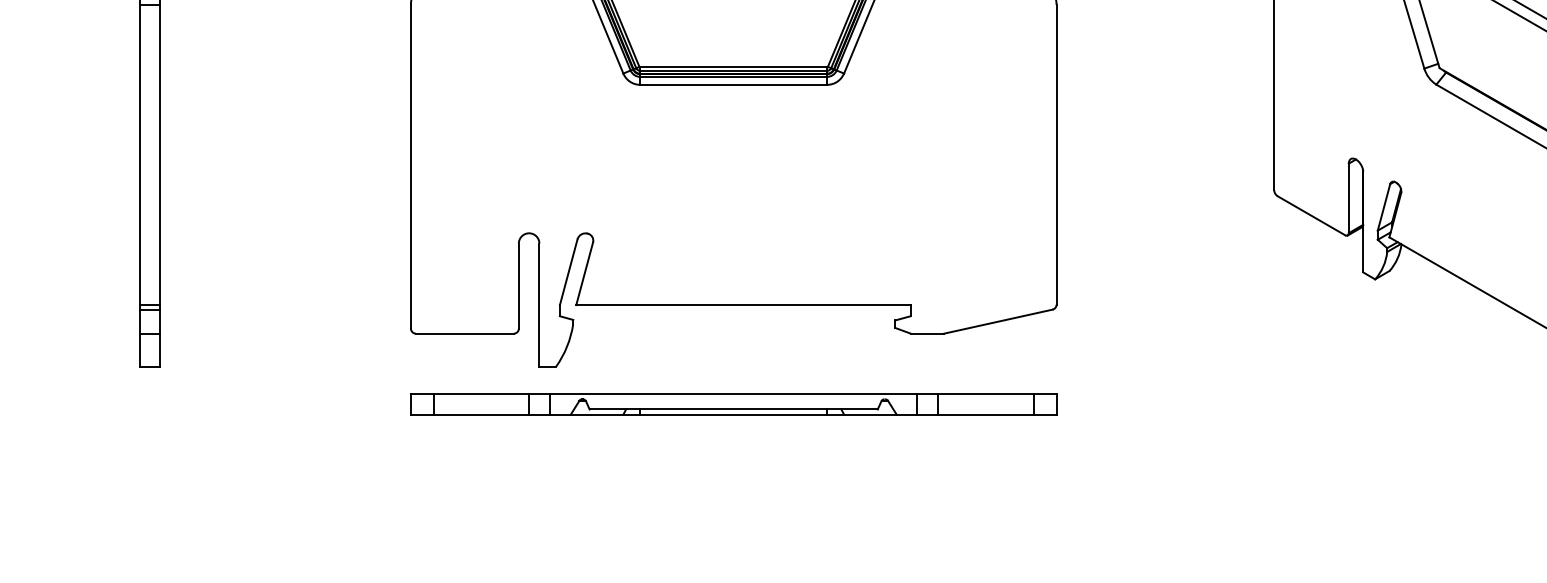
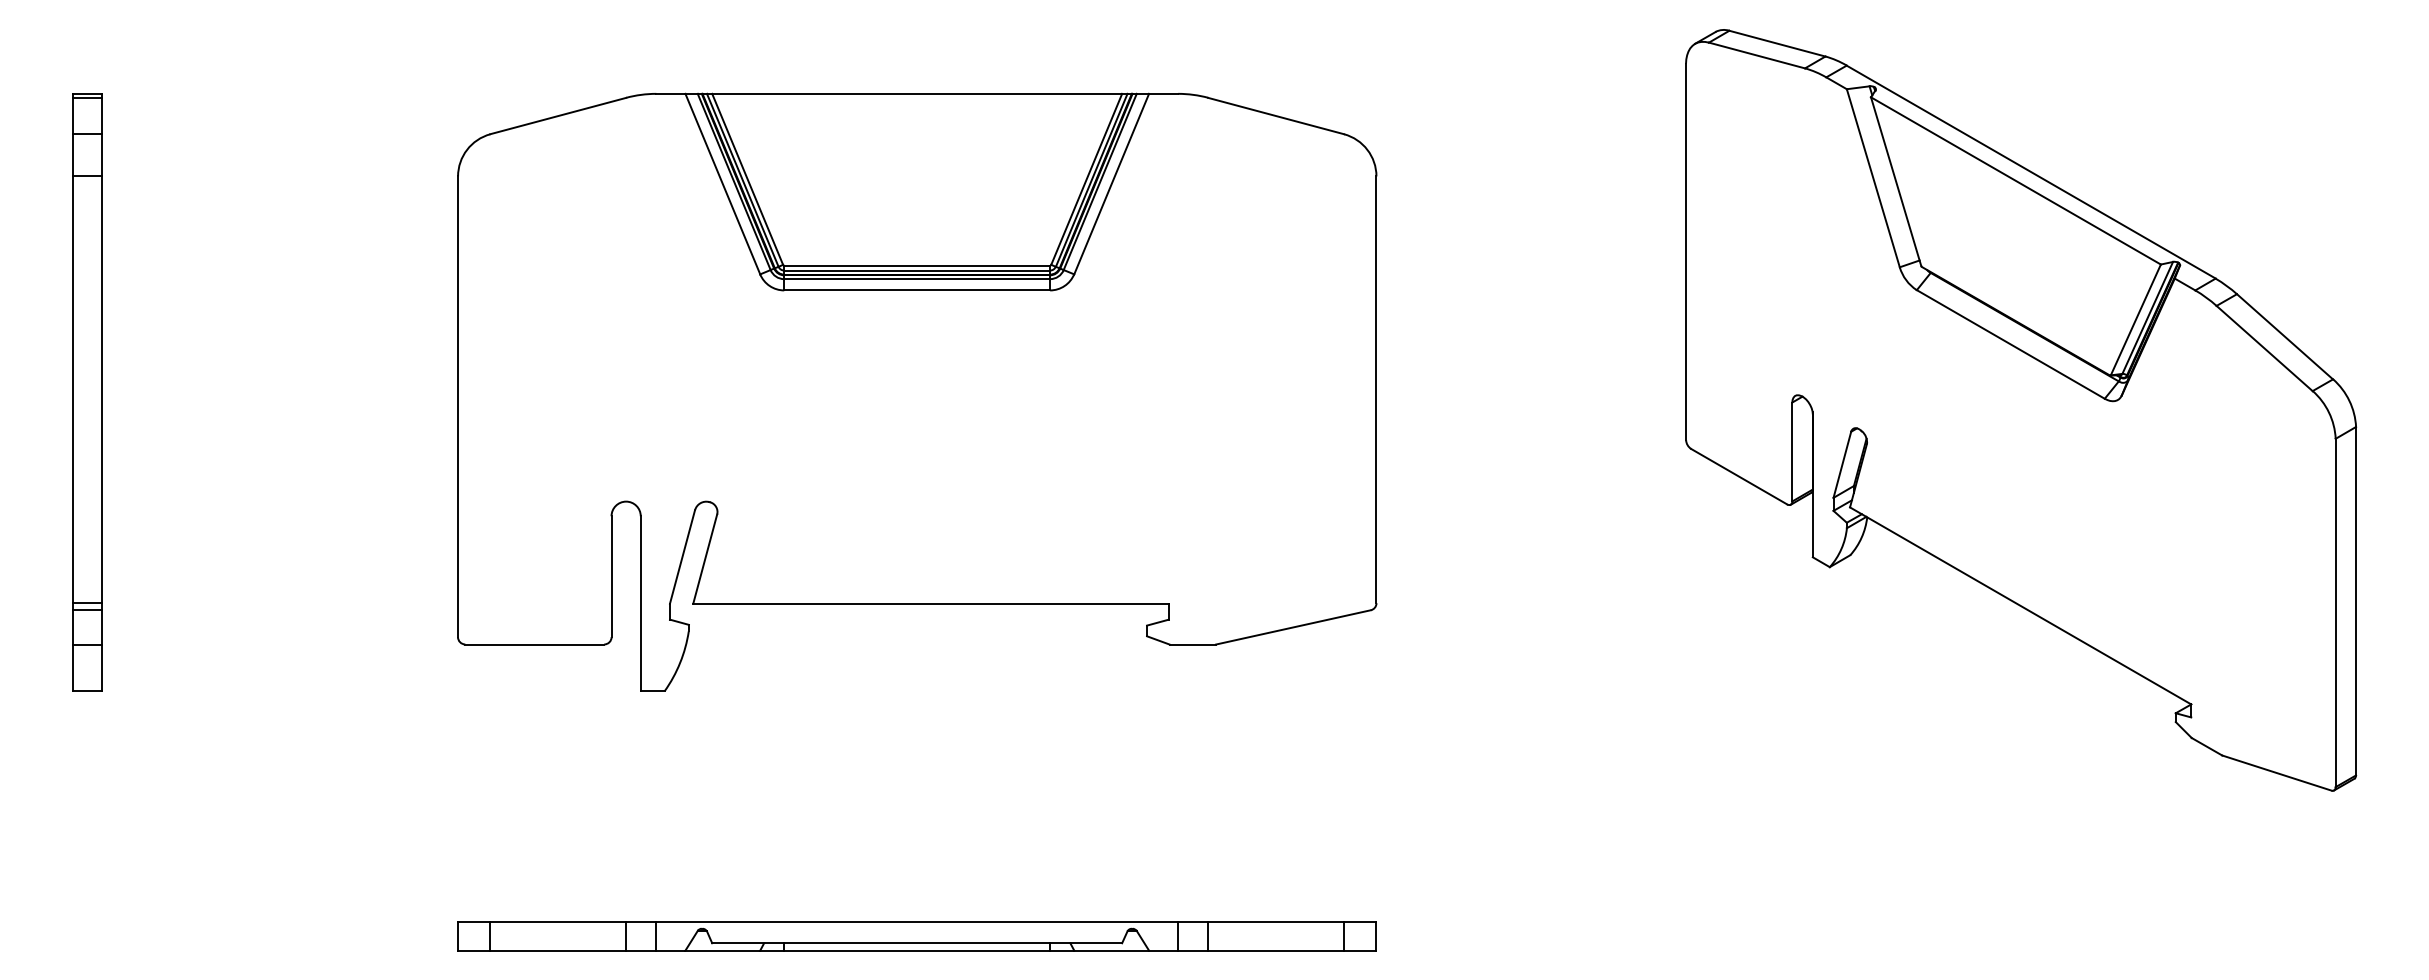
part: (733, 404) -> (916, 936), moved

